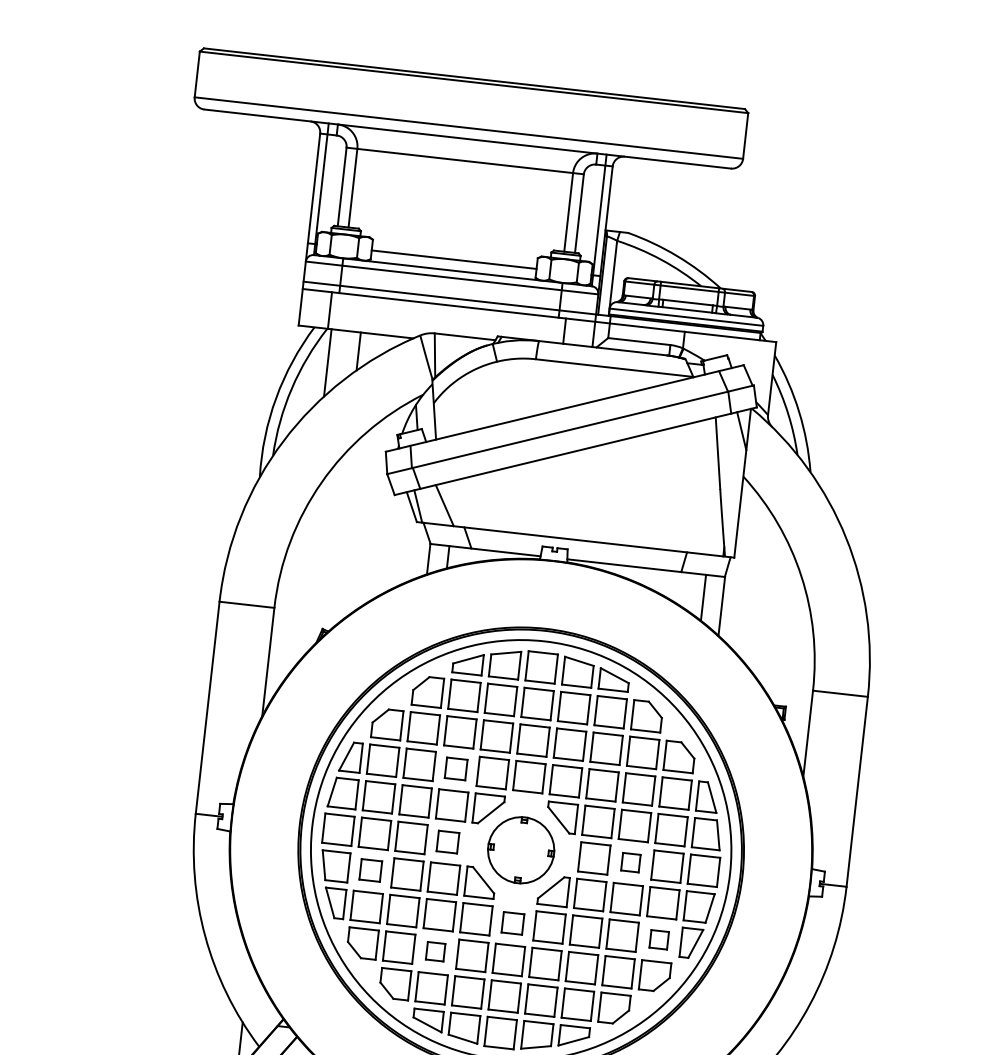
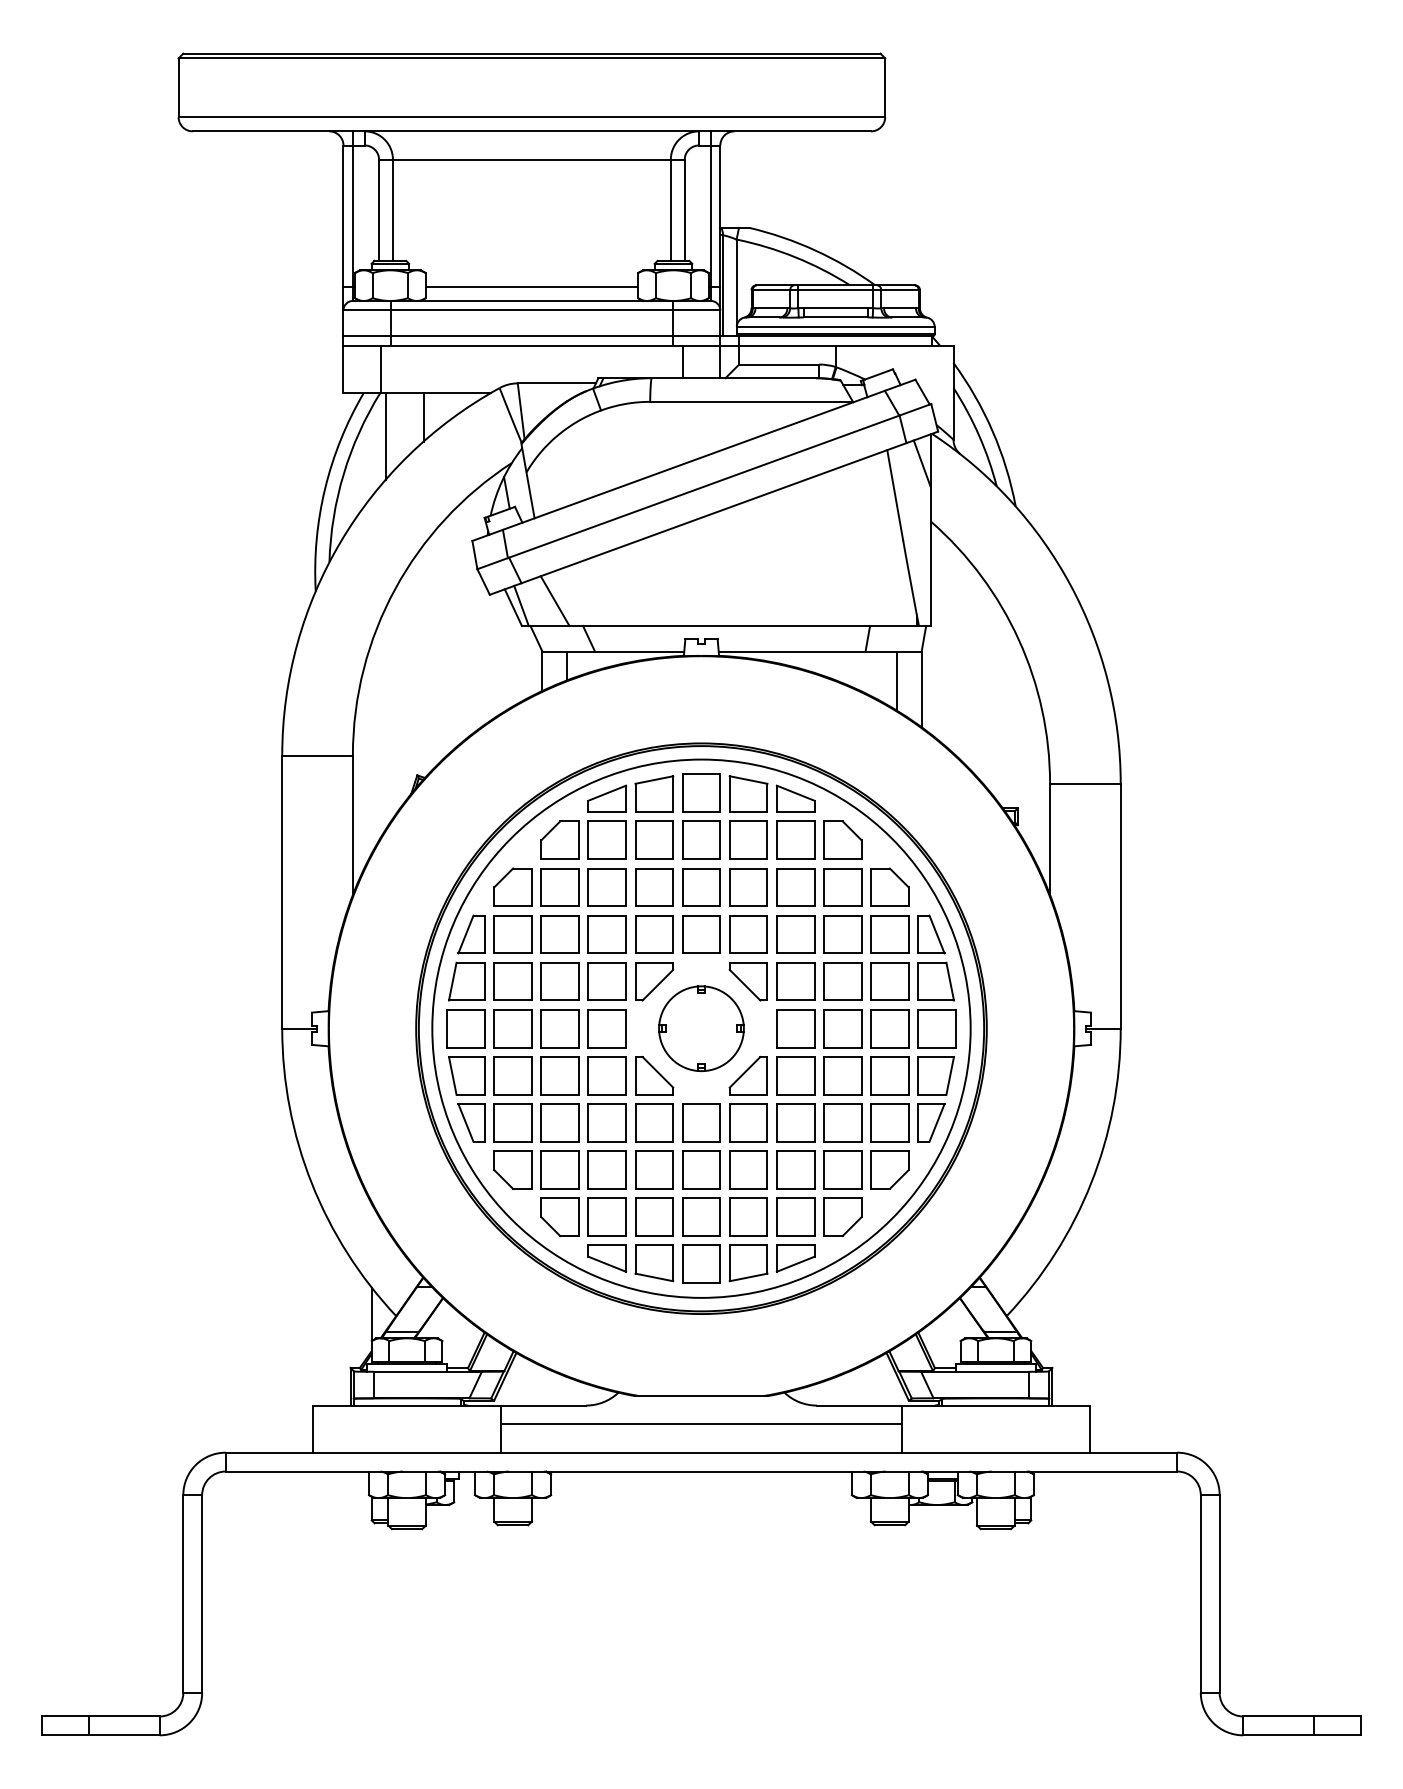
part: (455, 768) -> (606, 934), size x1.43
part: (447, 841) -> (606, 1028), size x1.43
part: (630, 862) -> (842, 1028), size x1.67
part: (370, 870) -> (512, 1075), size x1.43
part: (513, 923) -> (701, 1122), size x1.43
part: (658, 939) -> (889, 1122), size x1.67
part: (435, 951) -> (606, 1169), size x1.67

